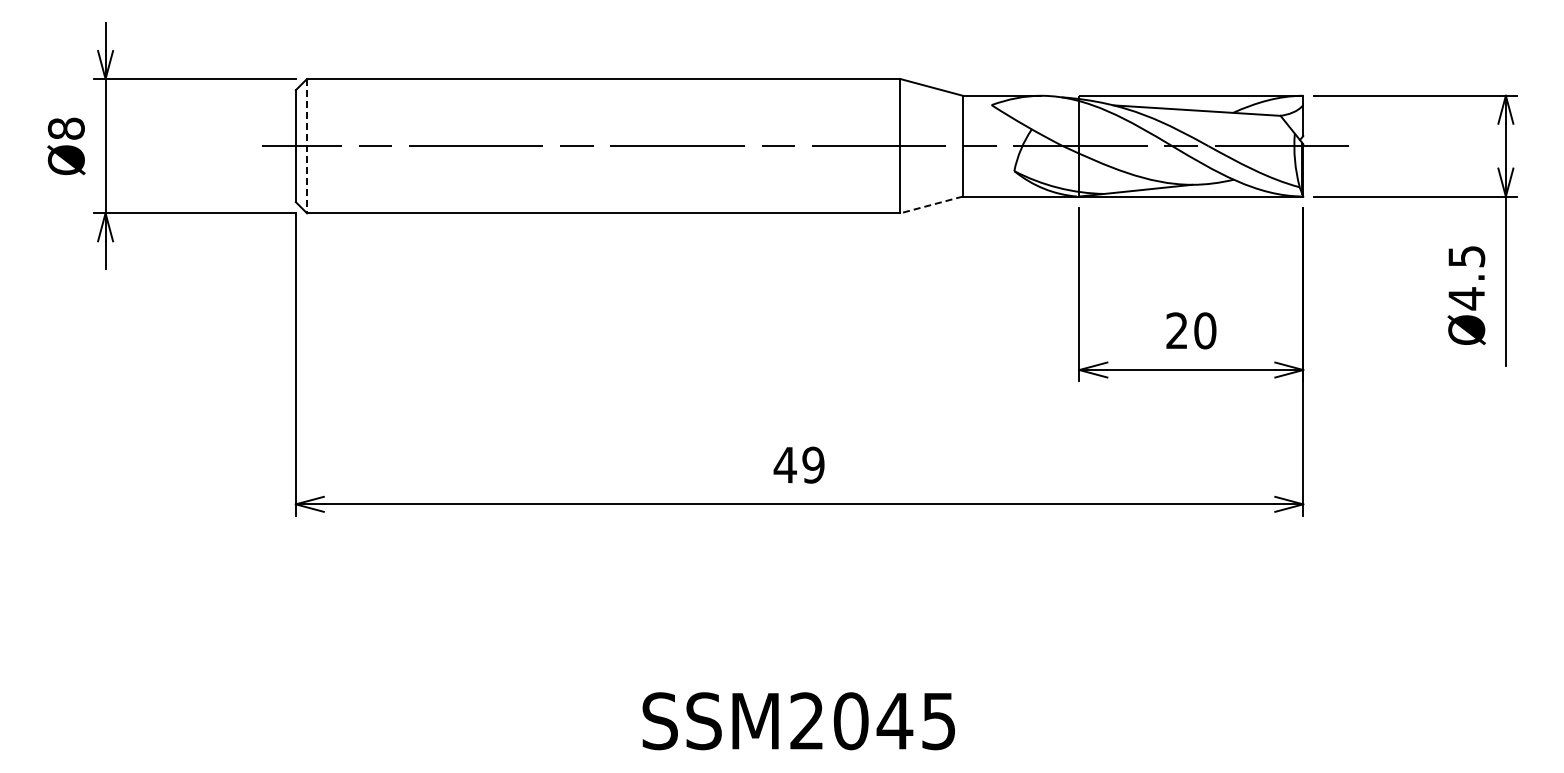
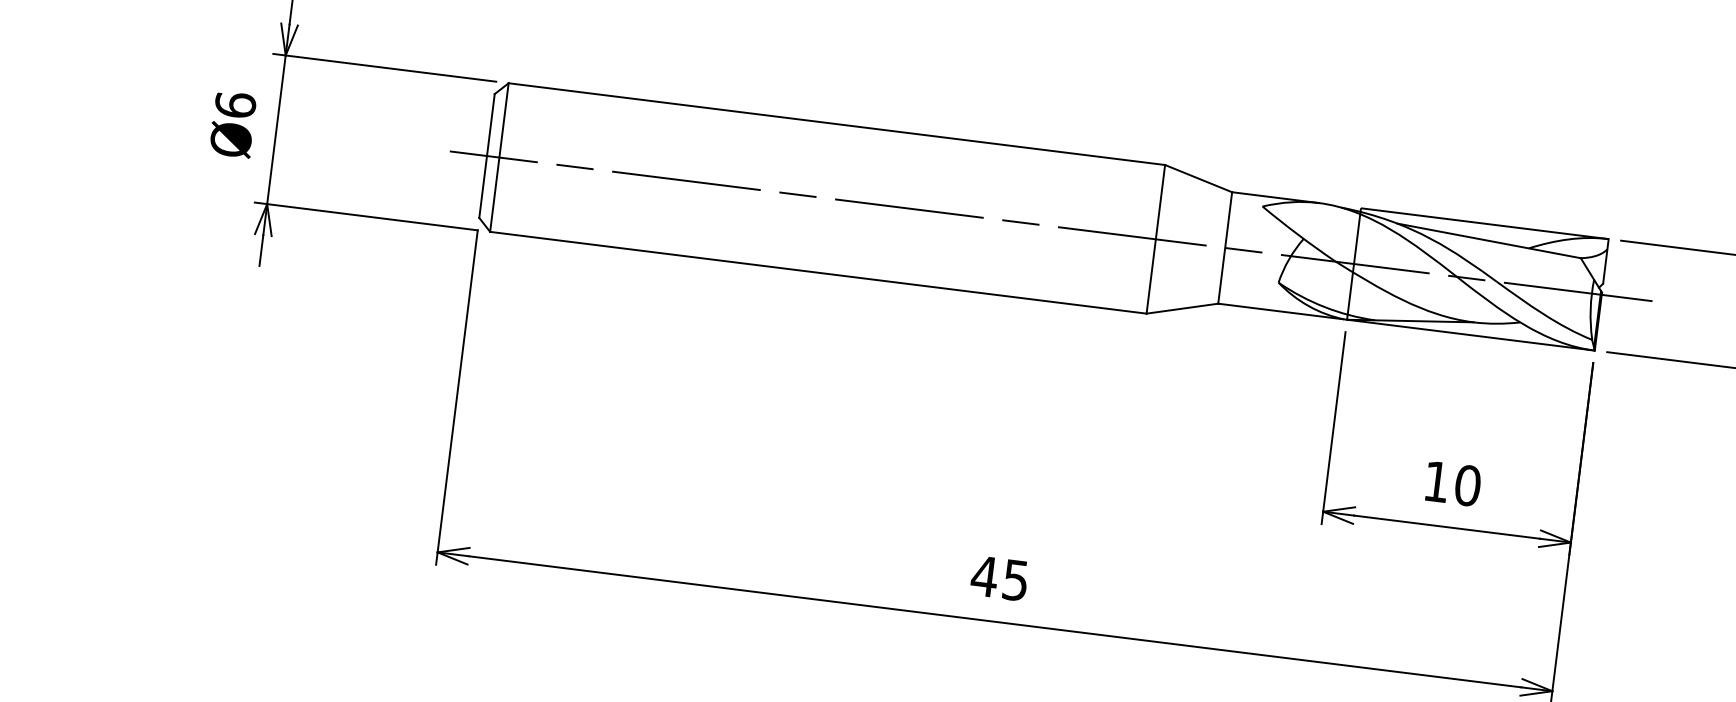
text: (65, 128) -> (234, 104), Ø8 -> Ø6
line: (307, 146) -> (499, 157), dashed -> solid
line: (931, 205) -> (1182, 309), dashed -> solid
text: (1176, 330) -> (1436, 481), 20 -> 10
text: (813, 464) -> (1015, 579), 49 -> 45

